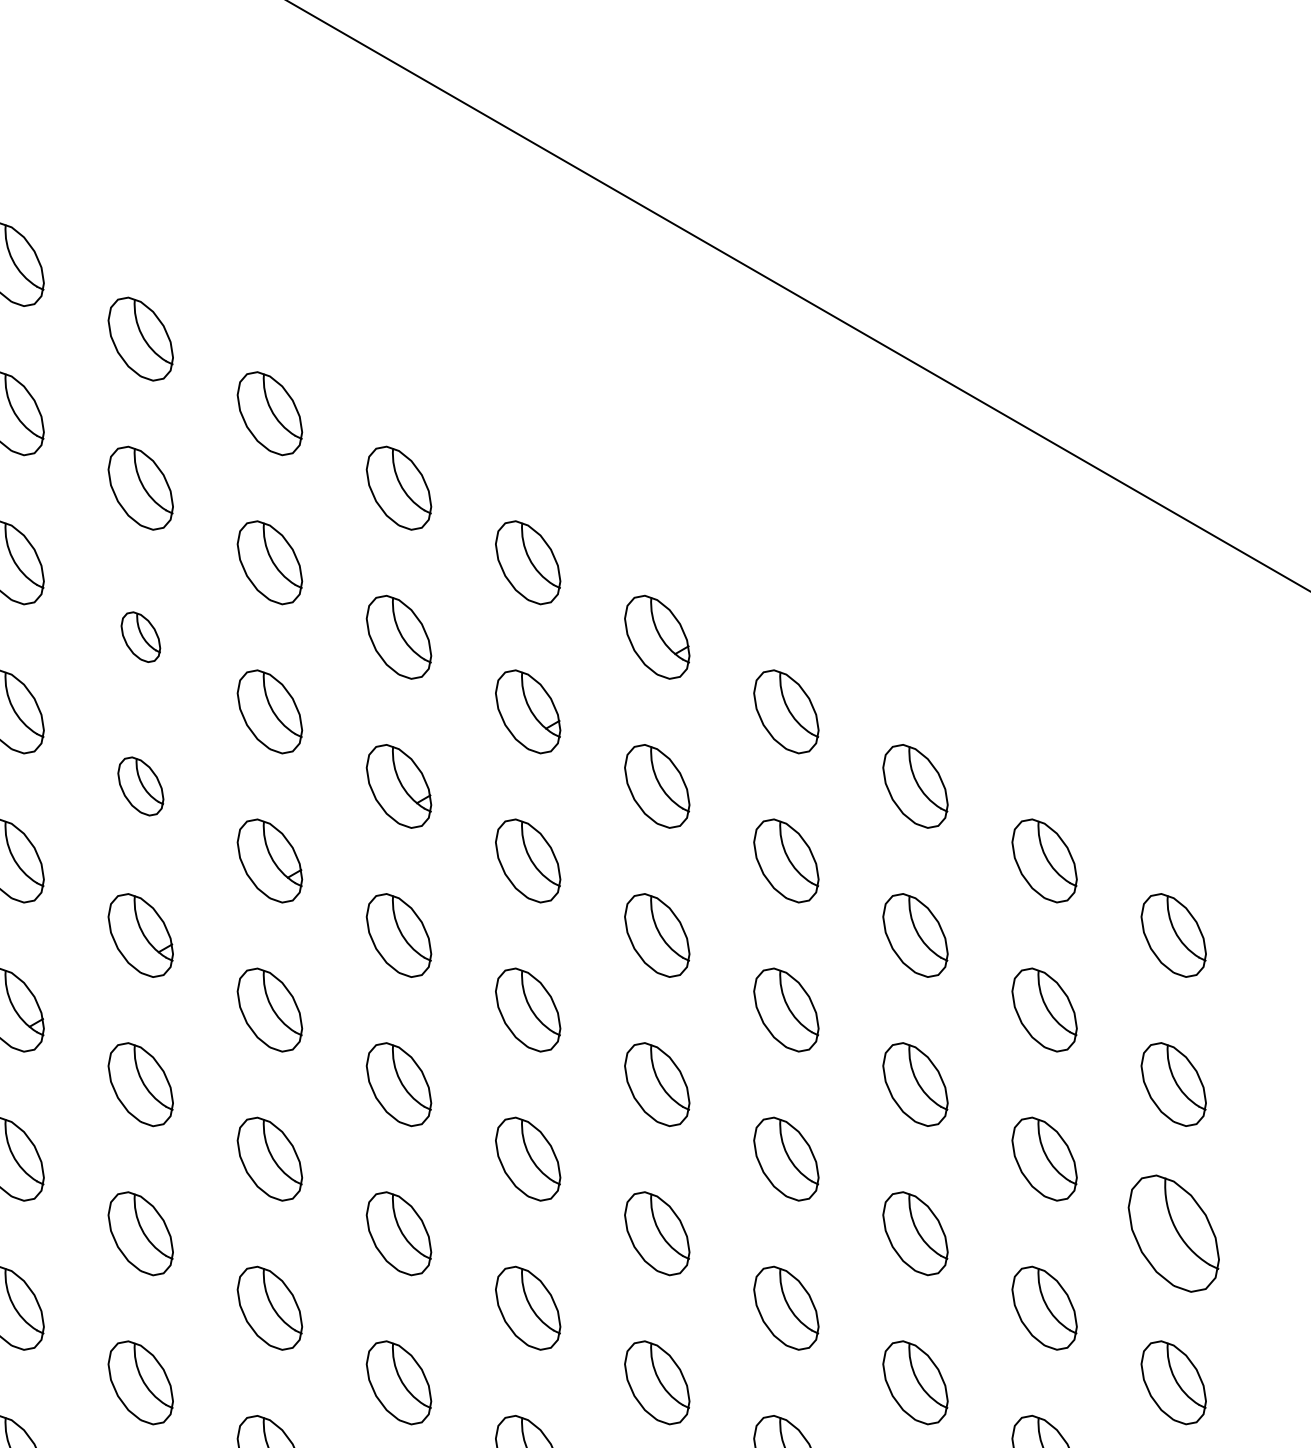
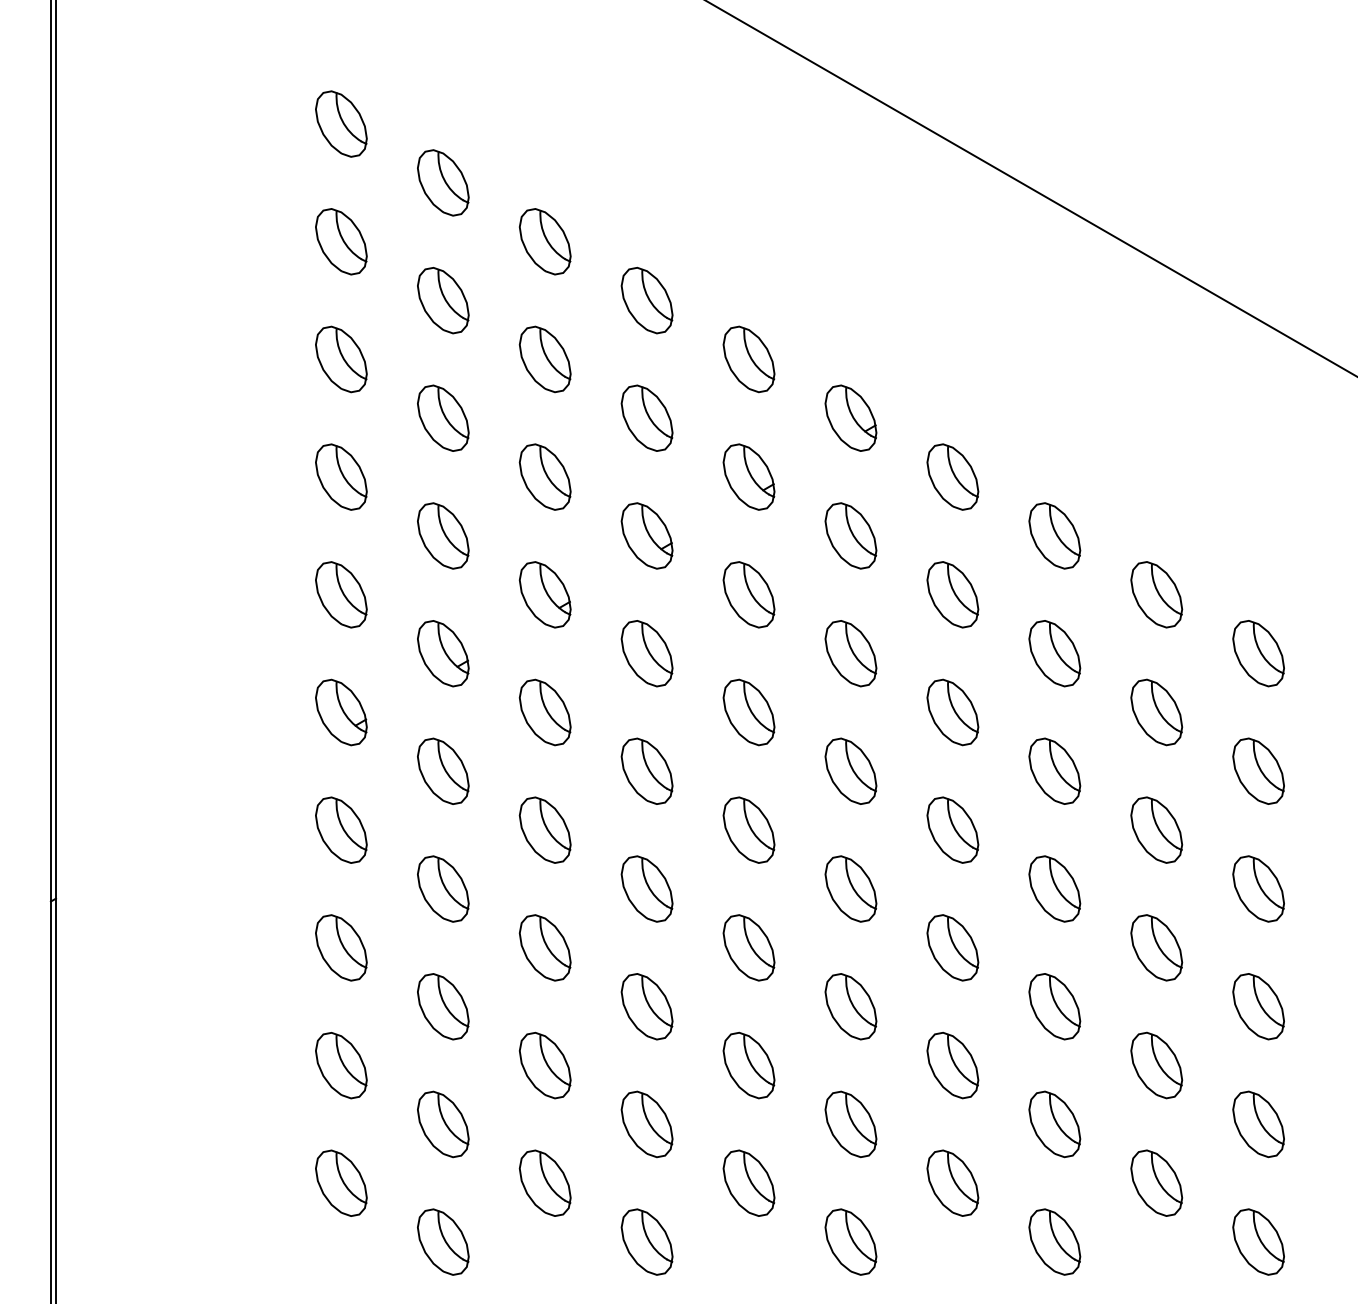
part: (141, 636) -> (443, 417), size x1.67
part: (141, 785) -> (443, 535), size x1.43
part: (1173, 1233) -> (1258, 888), size x0.71

